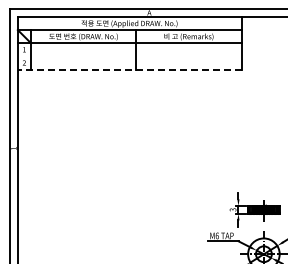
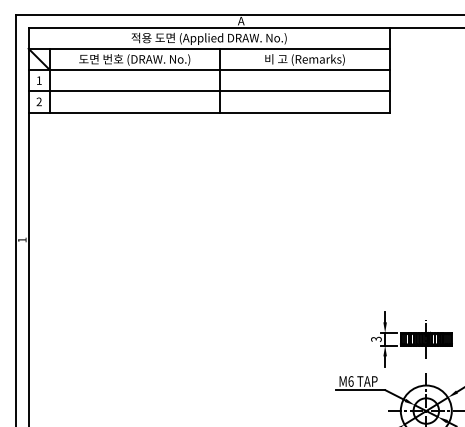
line: (129, 56) -> (209, 91), added
line: (129, 69) -> (209, 112), dashed -> solid

